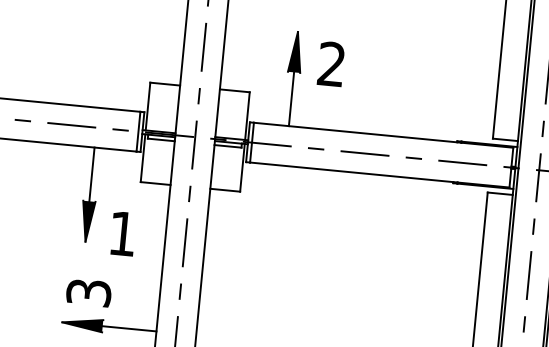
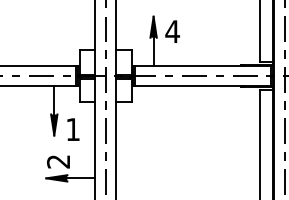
text: (331, 63) -> (172, 31), 2 -> 4
text: (88, 292) -> (58, 161), 3 -> 2

